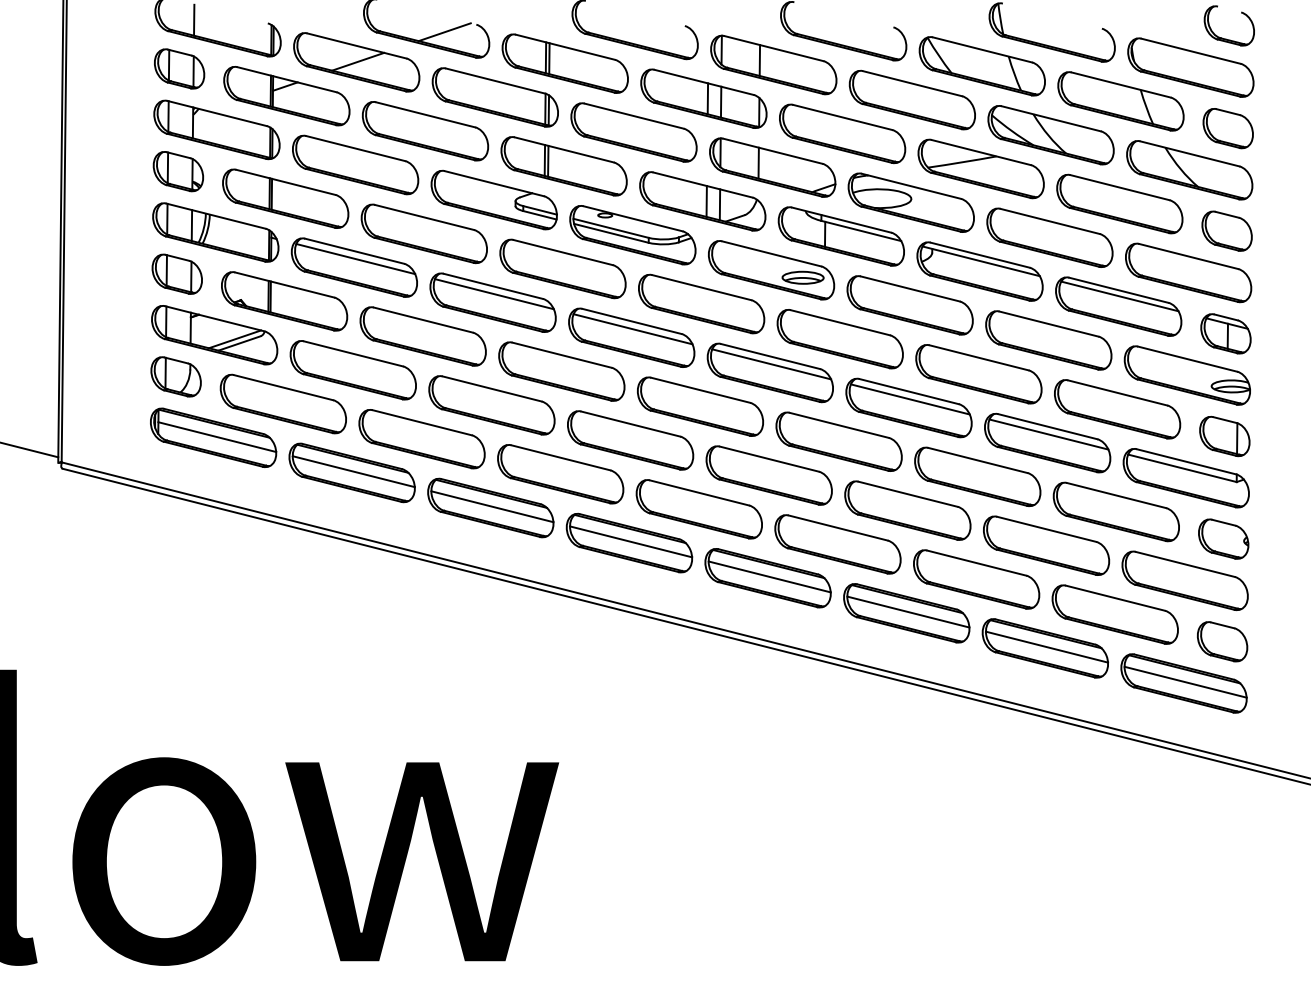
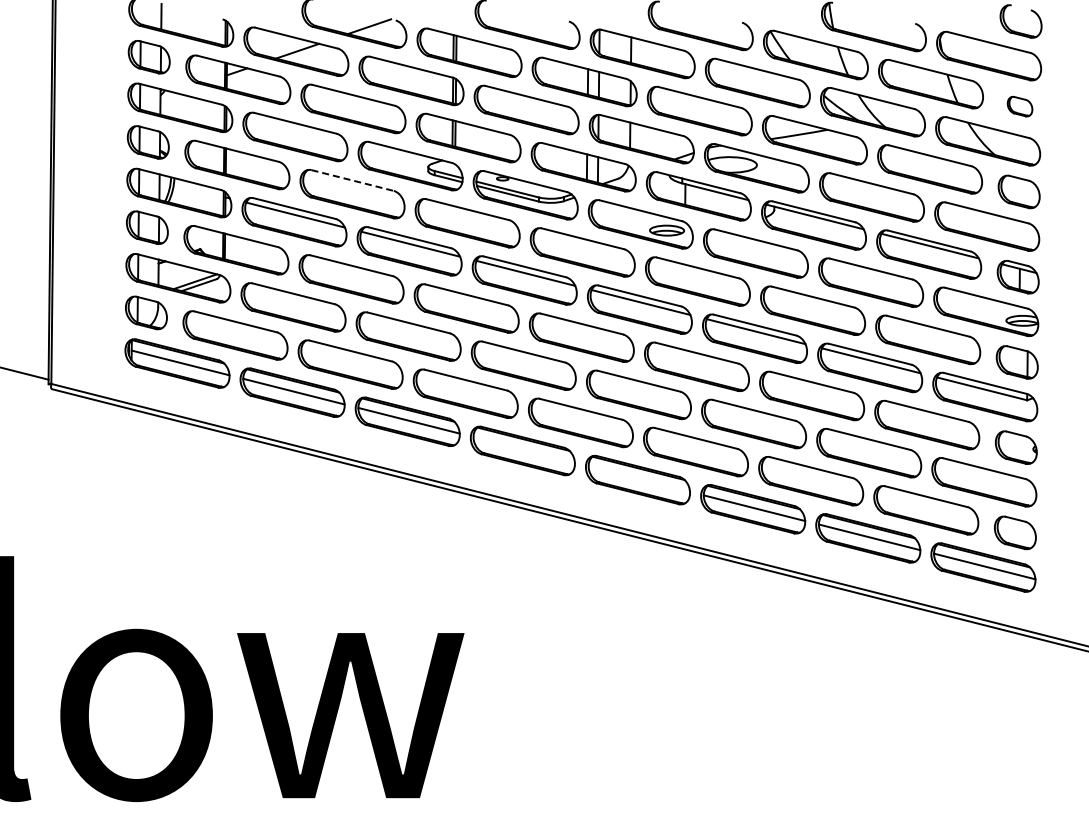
part: (1227, 128) -> (1019, 106), size x0.6
line: (425, 217) -> (353, 180), solid -> dashed
line: (630, 541) -> (523, 449), removed
line: (769, 576) -> (639, 478), removed

